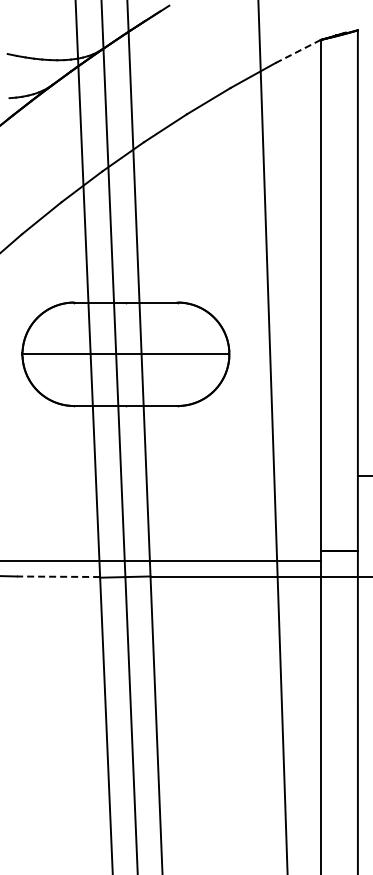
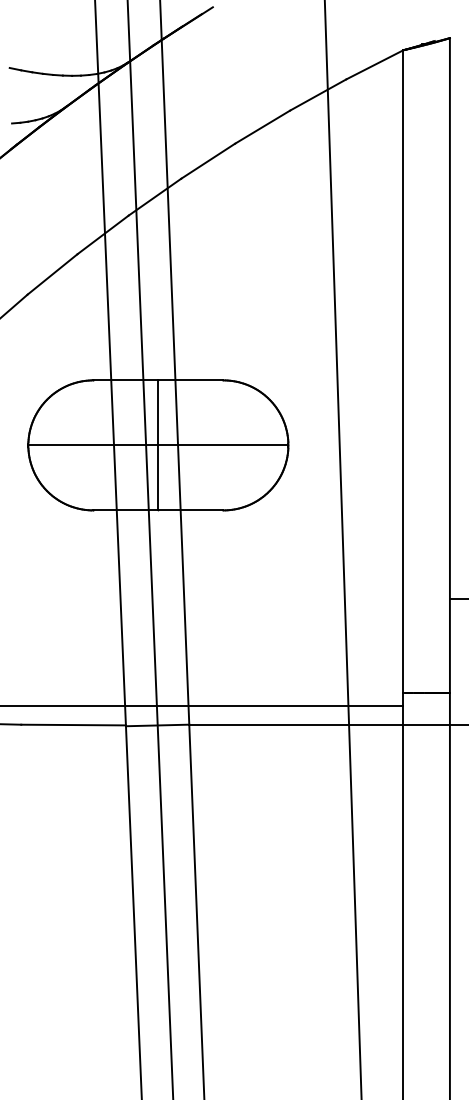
line: (298, 51) -> (375, 64), dashed -> solid
line: (125, 354) -> (157, 445), added
line: (58, 576) -> (73, 724), dashed -> solid

